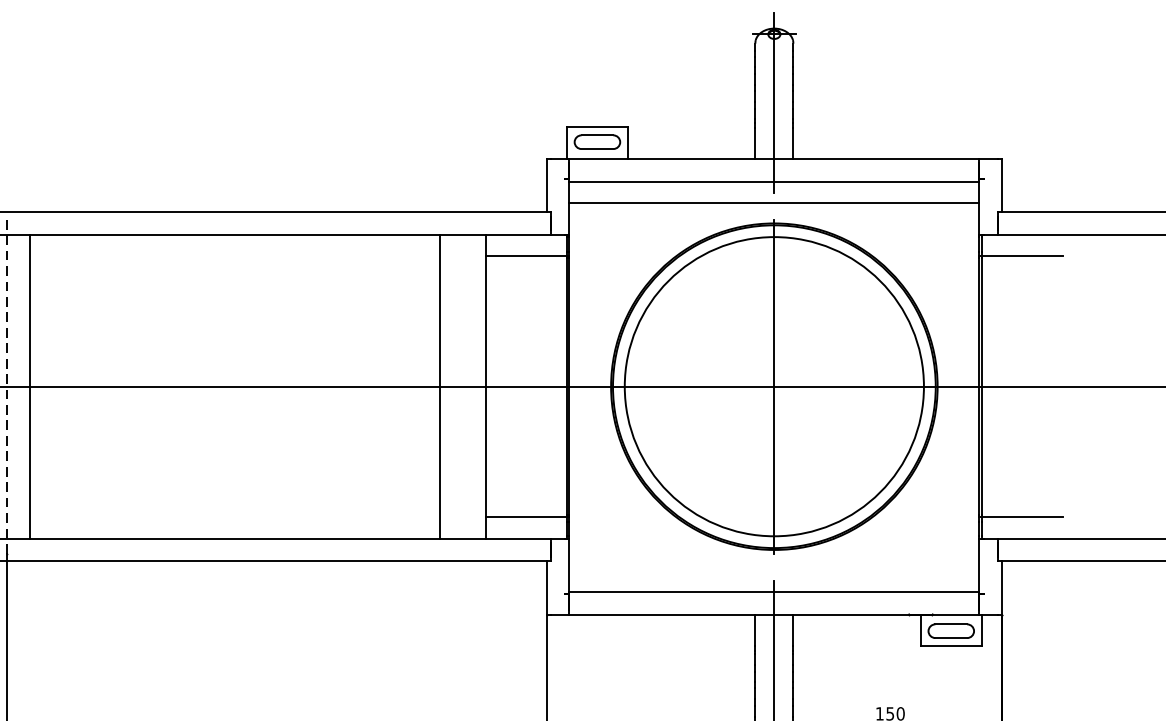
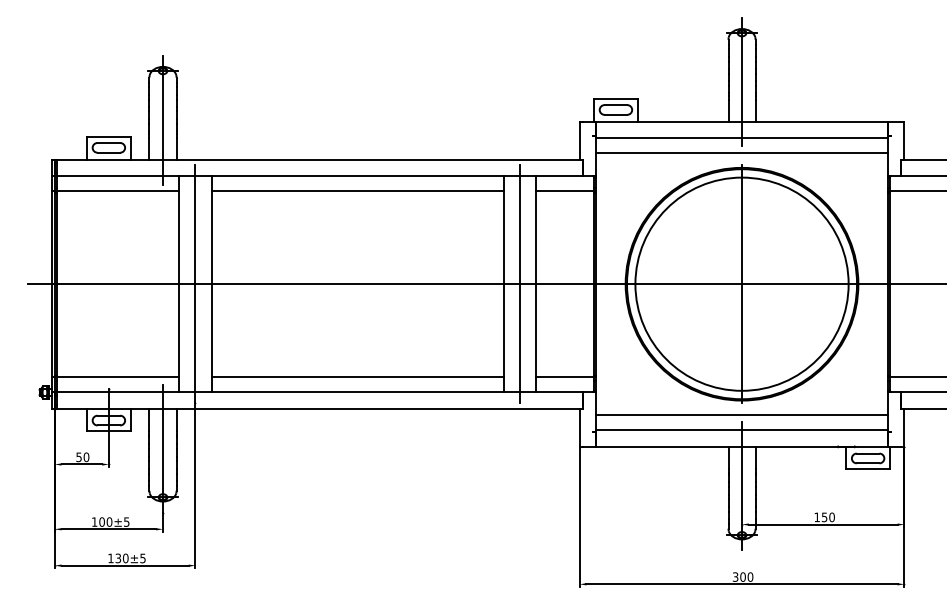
line: (234, 256) -> (357, 191), added
line: (7, 385) -> (195, 283), dashed -> solid
line: (463, 385) -> (520, 283), added
line: (234, 517) -> (357, 377), added
line: (773, 570) -> (741, 415), added

